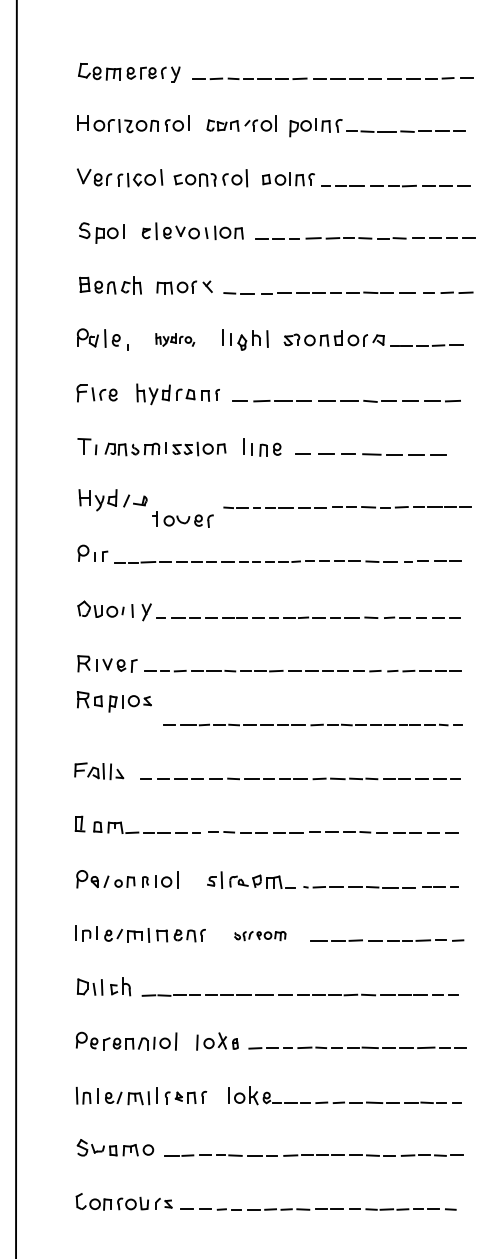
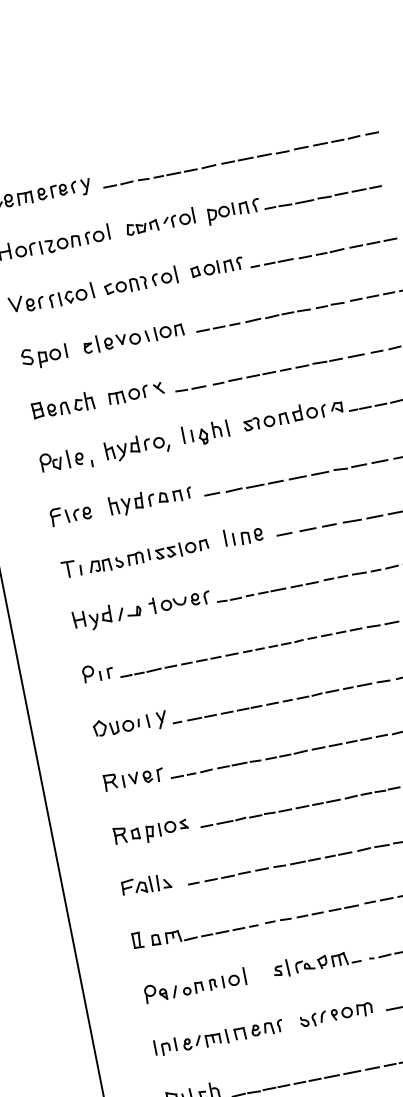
part: (174, 339) -> (136, 446), size x1.67
part: (182, 519) -> (179, 601), moved
part: (113, 701) -> (150, 831), moved
part: (260, 935) -> (336, 1014), size x1.43

